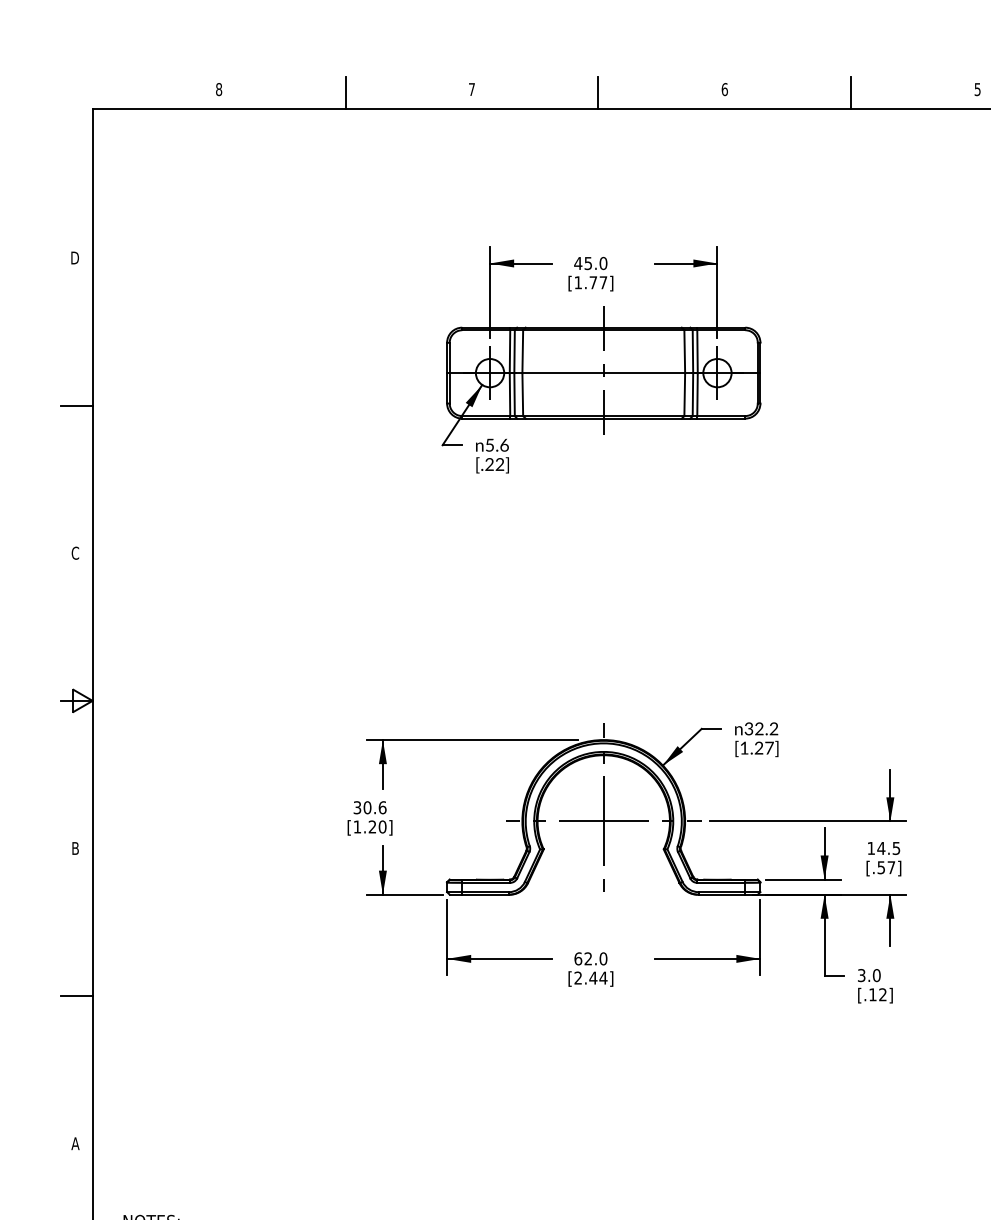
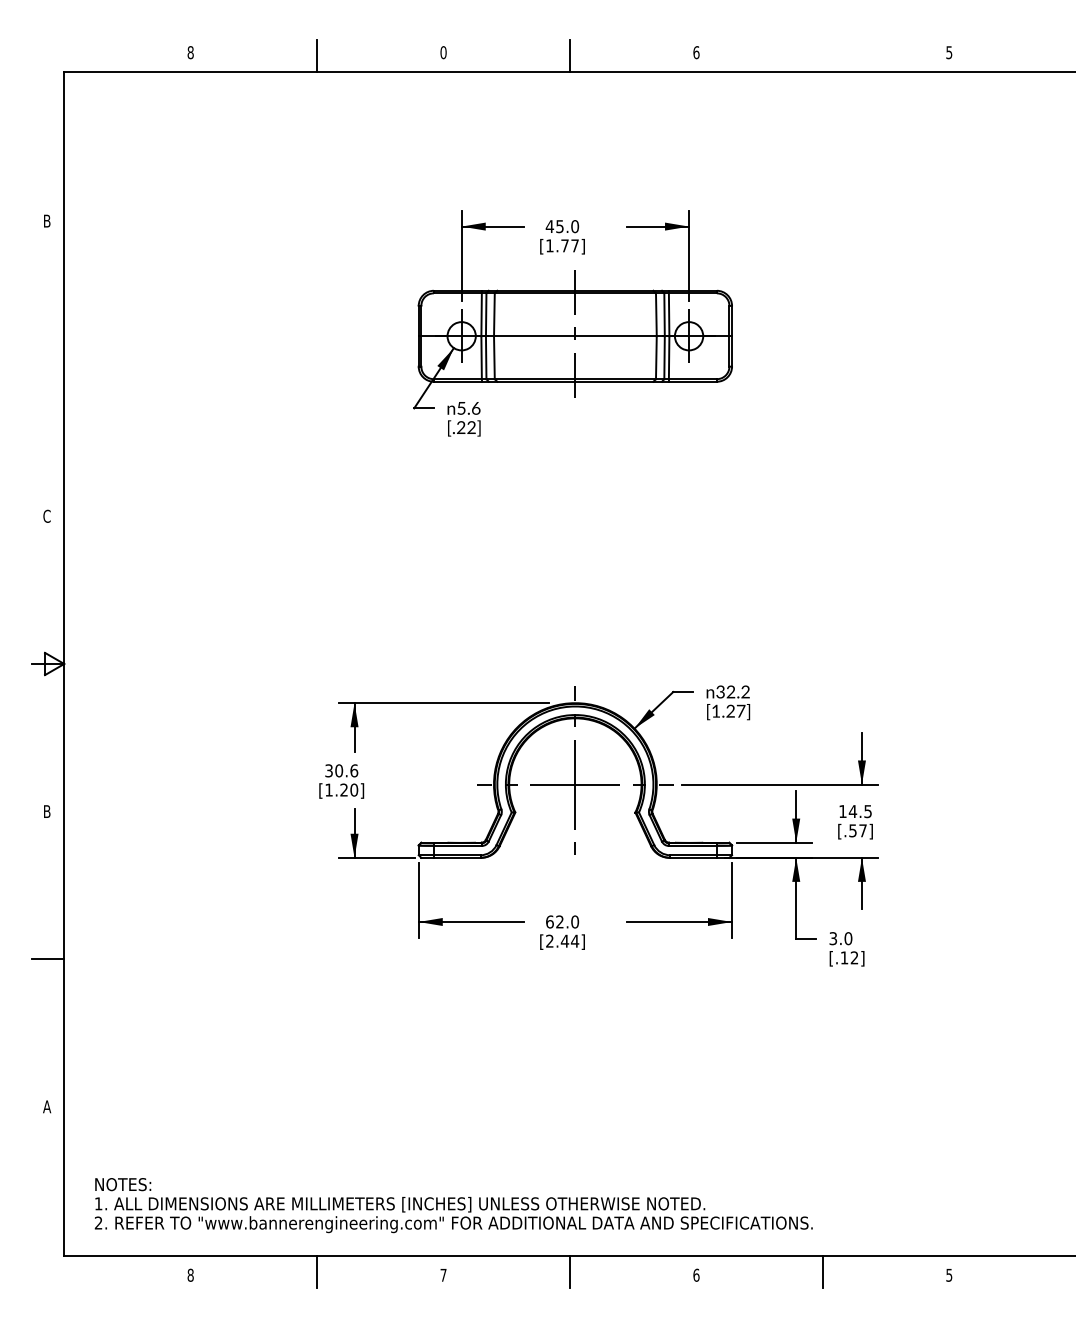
text: (471, 89) -> (443, 52), 7 -> 0
line: (850, 92) -> (822, 55), removed
text: (74, 257) -> (46, 220), D -> B
line: (76, 405) -> (48, 368), removed

